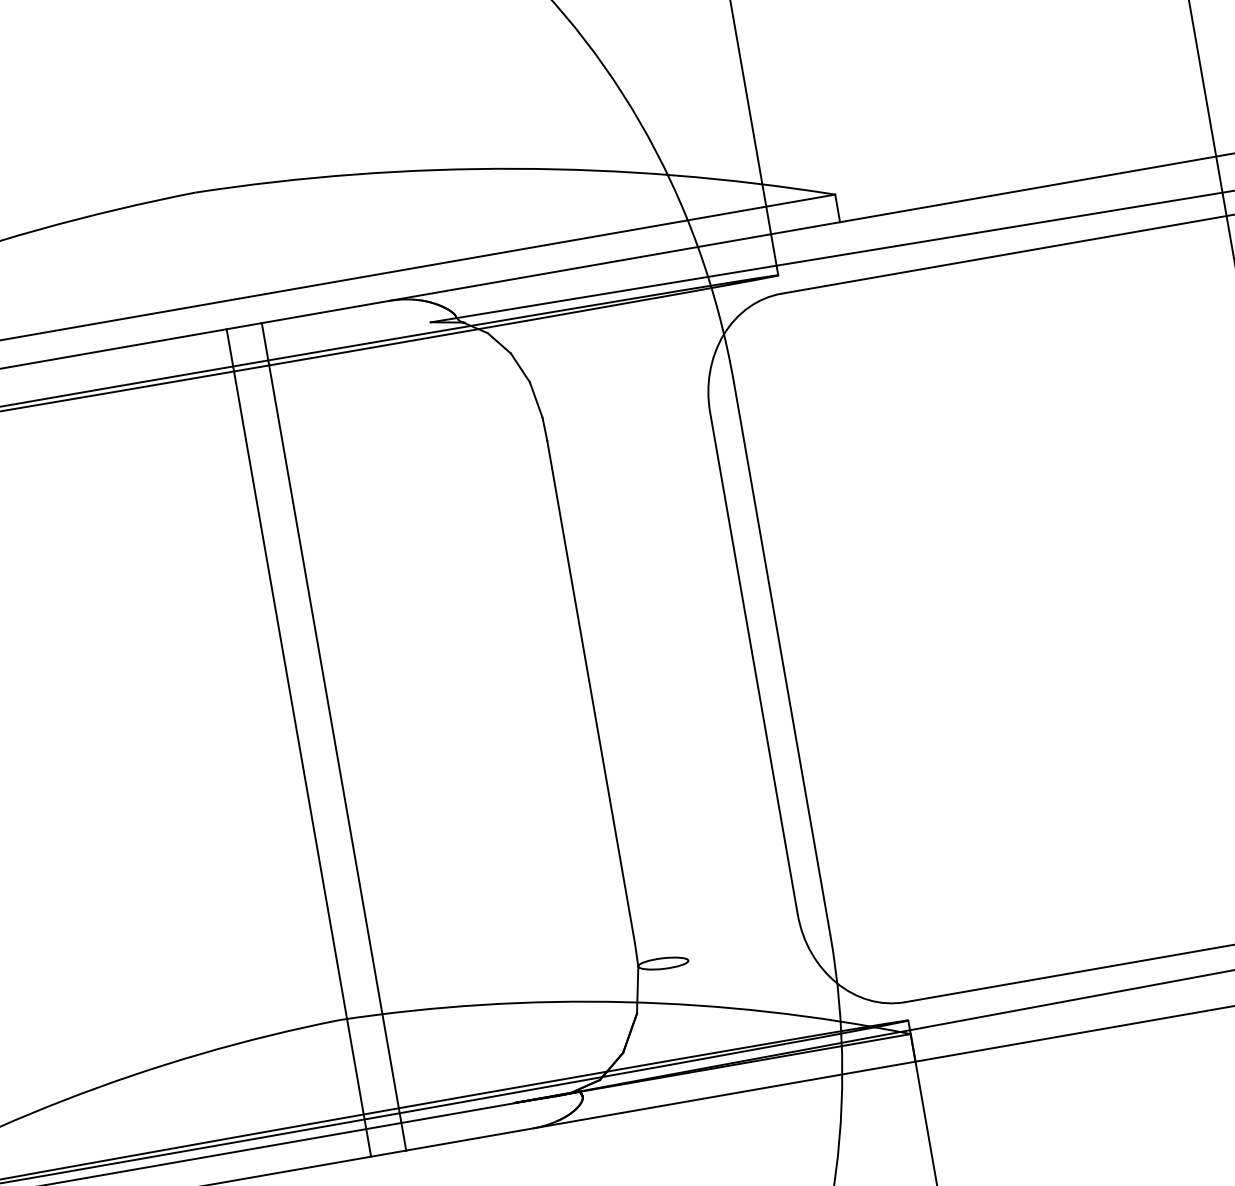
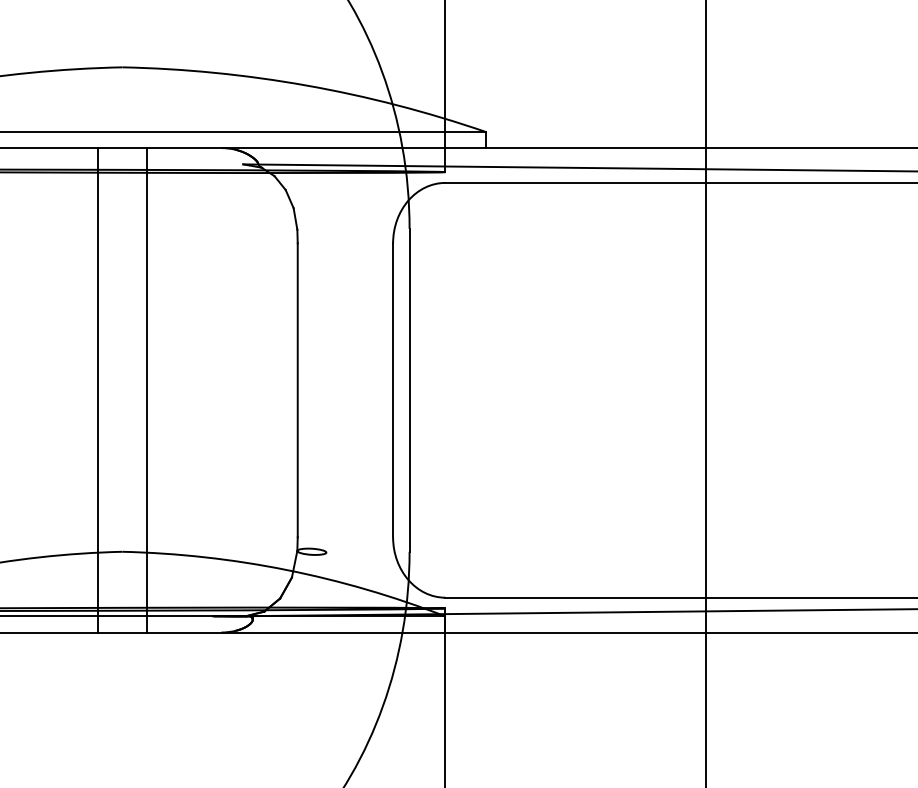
line: (298, 743) -> (97, 390), moved

